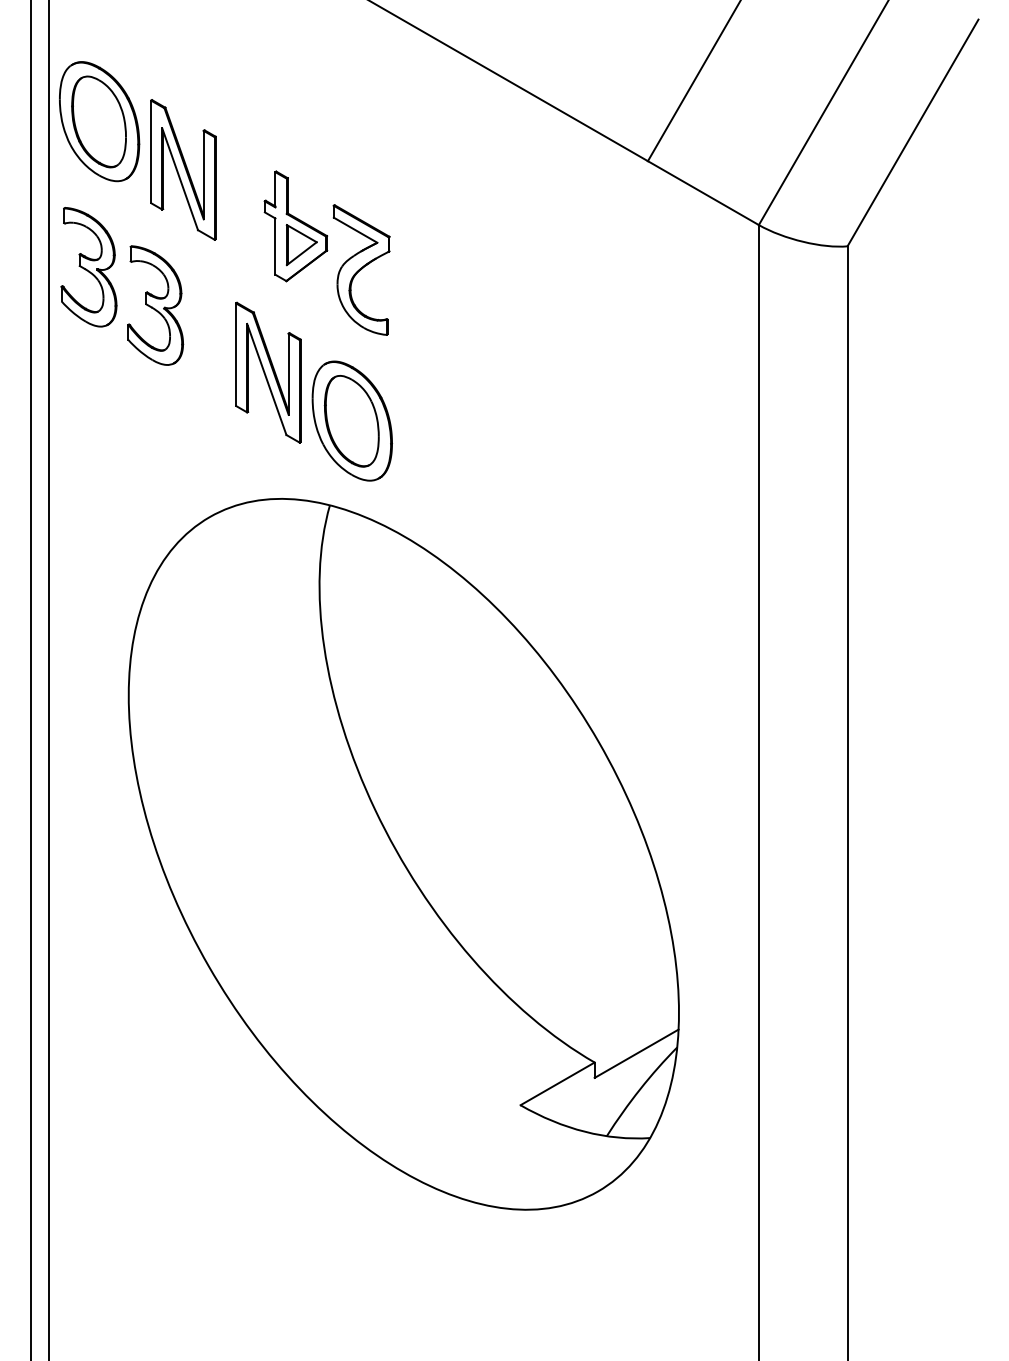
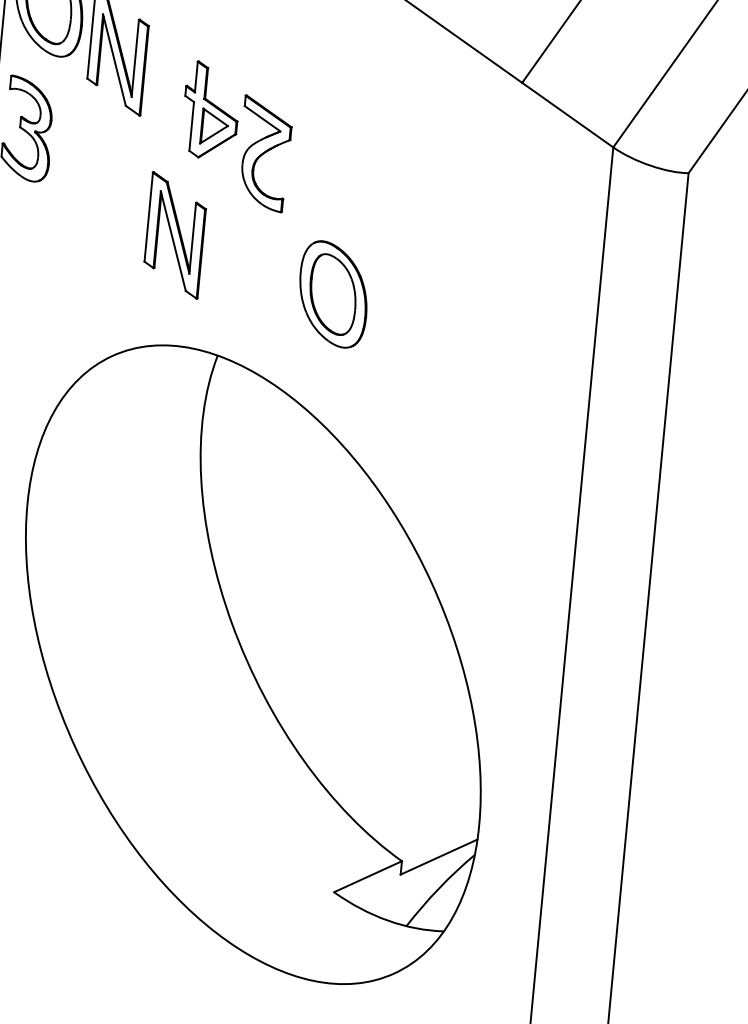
part: (155, 305) -> (82, 167), removed
part: (352, 420) -> (333, 293), moved

